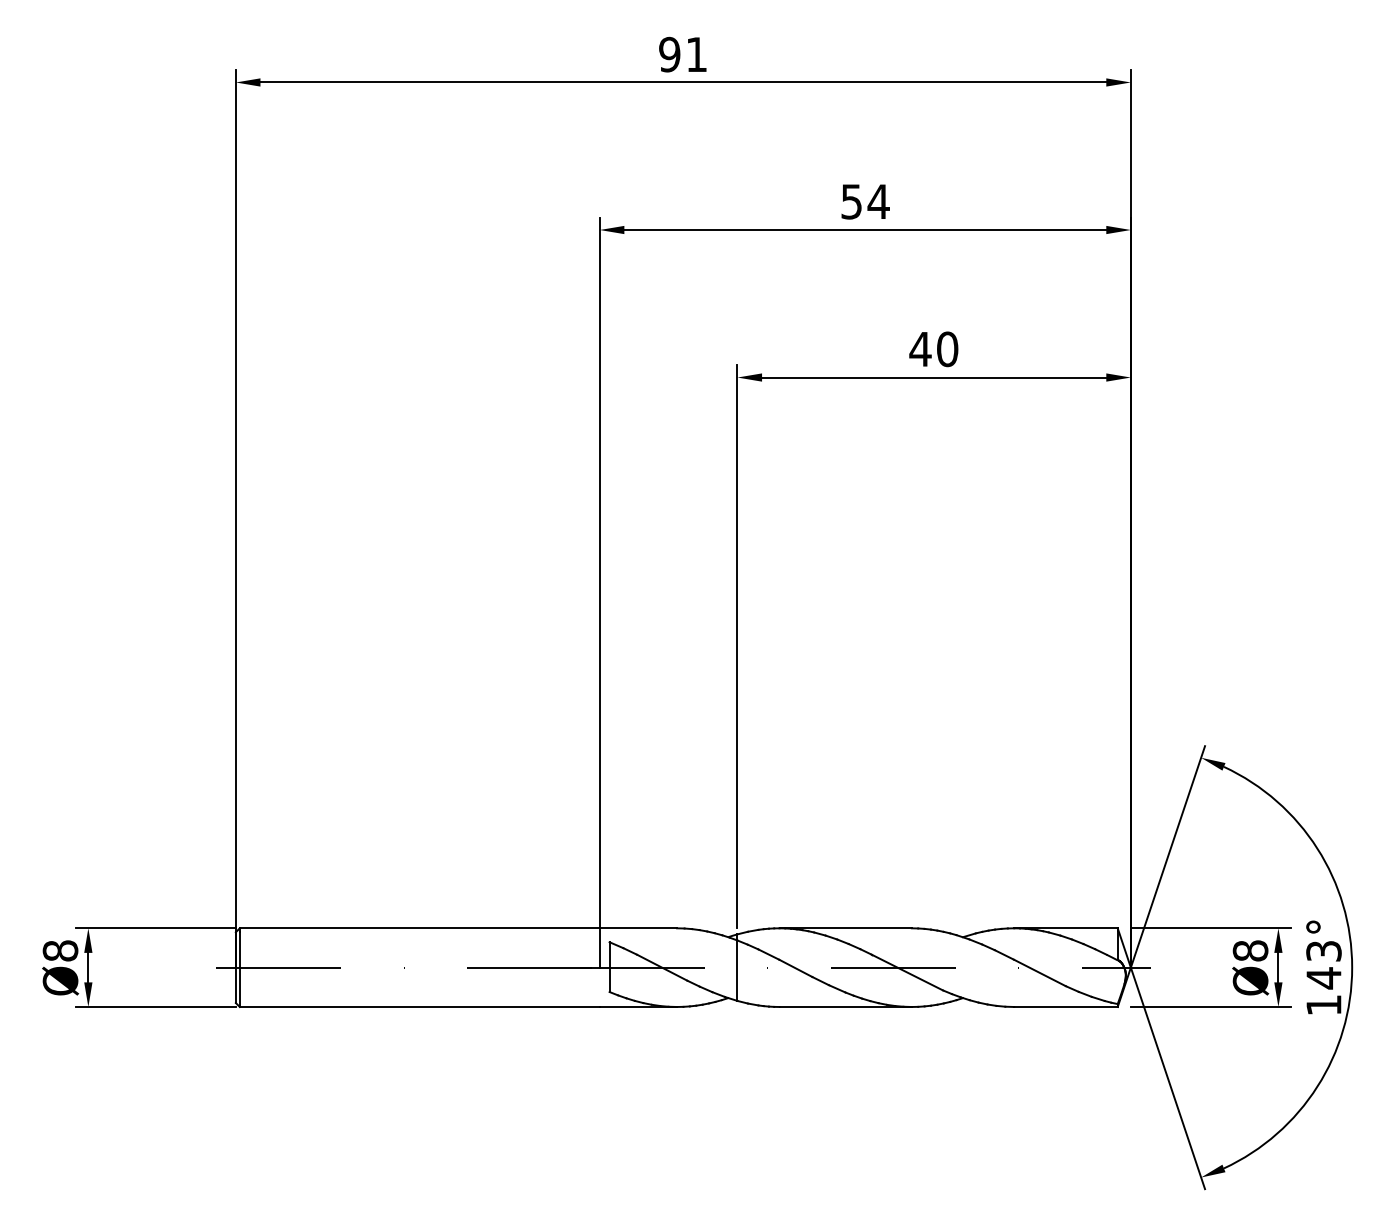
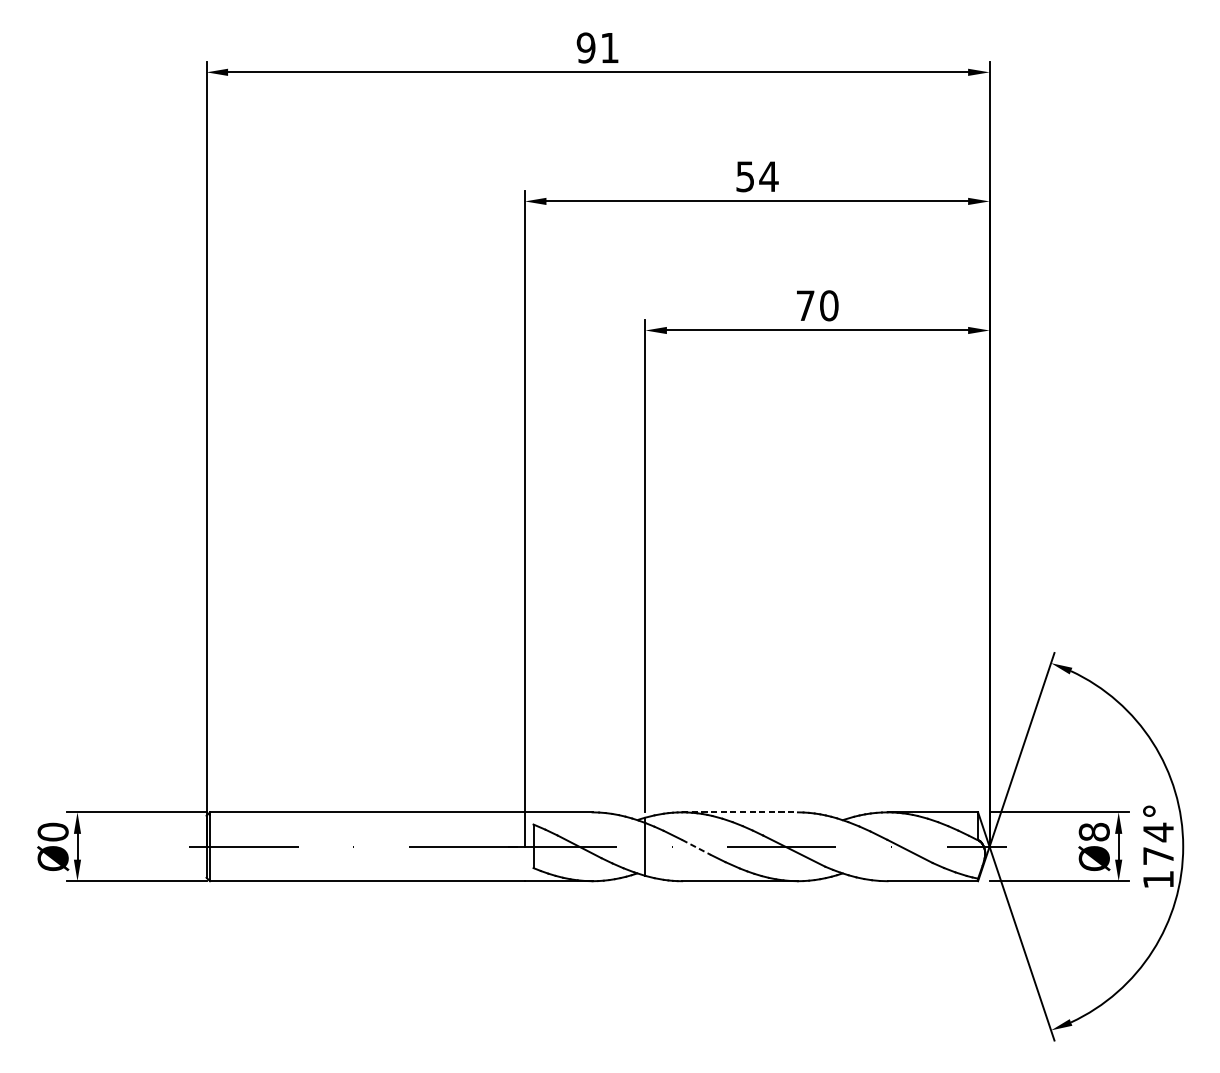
text: (920, 349) -> (805, 305), 40 -> 70
line: (846, 928) -> (740, 812), solid -> dashed
text: (60, 950) -> (53, 831), Ø8 -> Ø0
text: (1323, 964) -> (1158, 844), 143° -> 174°
line: (795, 968) -> (696, 847), solid -> dashed

